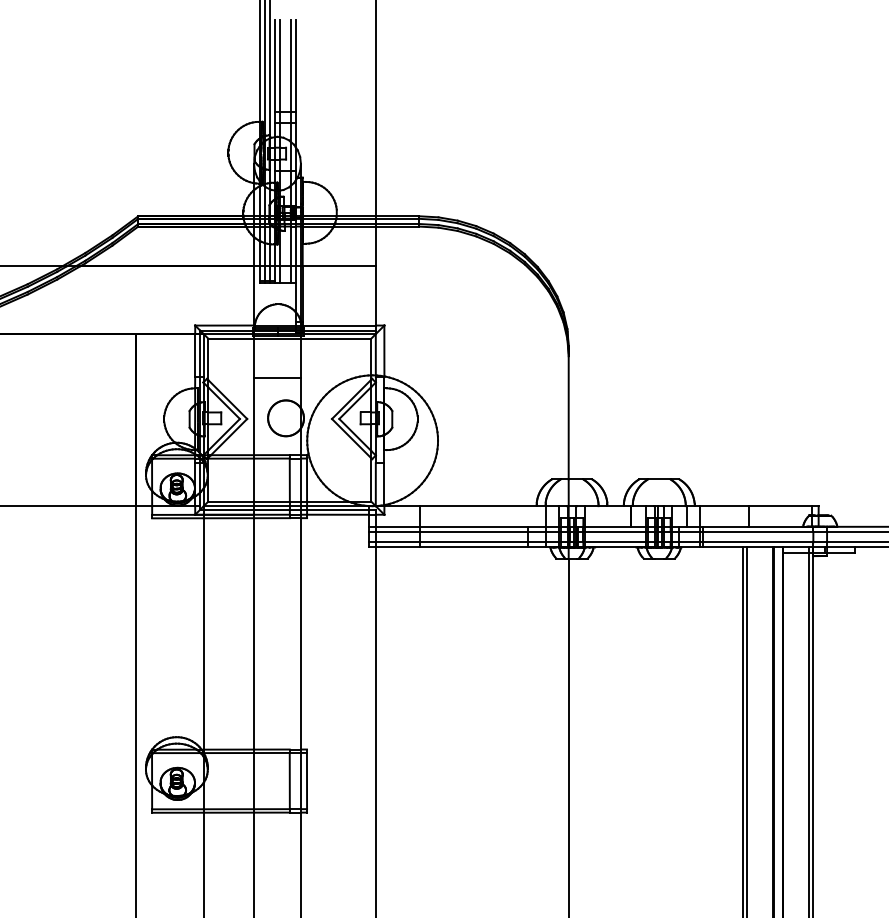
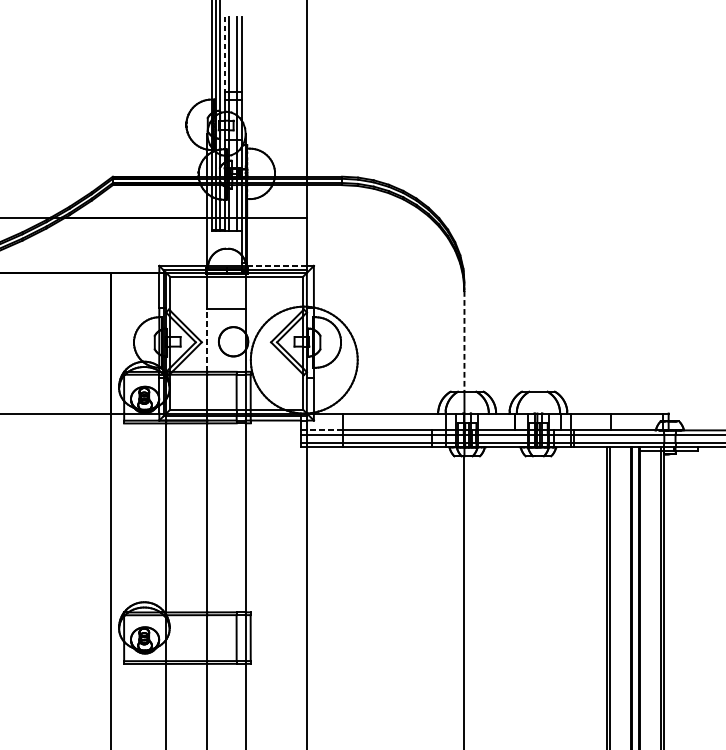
line: (275, 66) -> (224, 54), solid -> dashed
line: (339, 325) -> (277, 265), solid -> dashed
line: (254, 416) -> (207, 340), solid -> dashed
line: (568, 417) -> (464, 341), solid -> dashed
line: (397, 526) -> (324, 430), solid -> dashed

